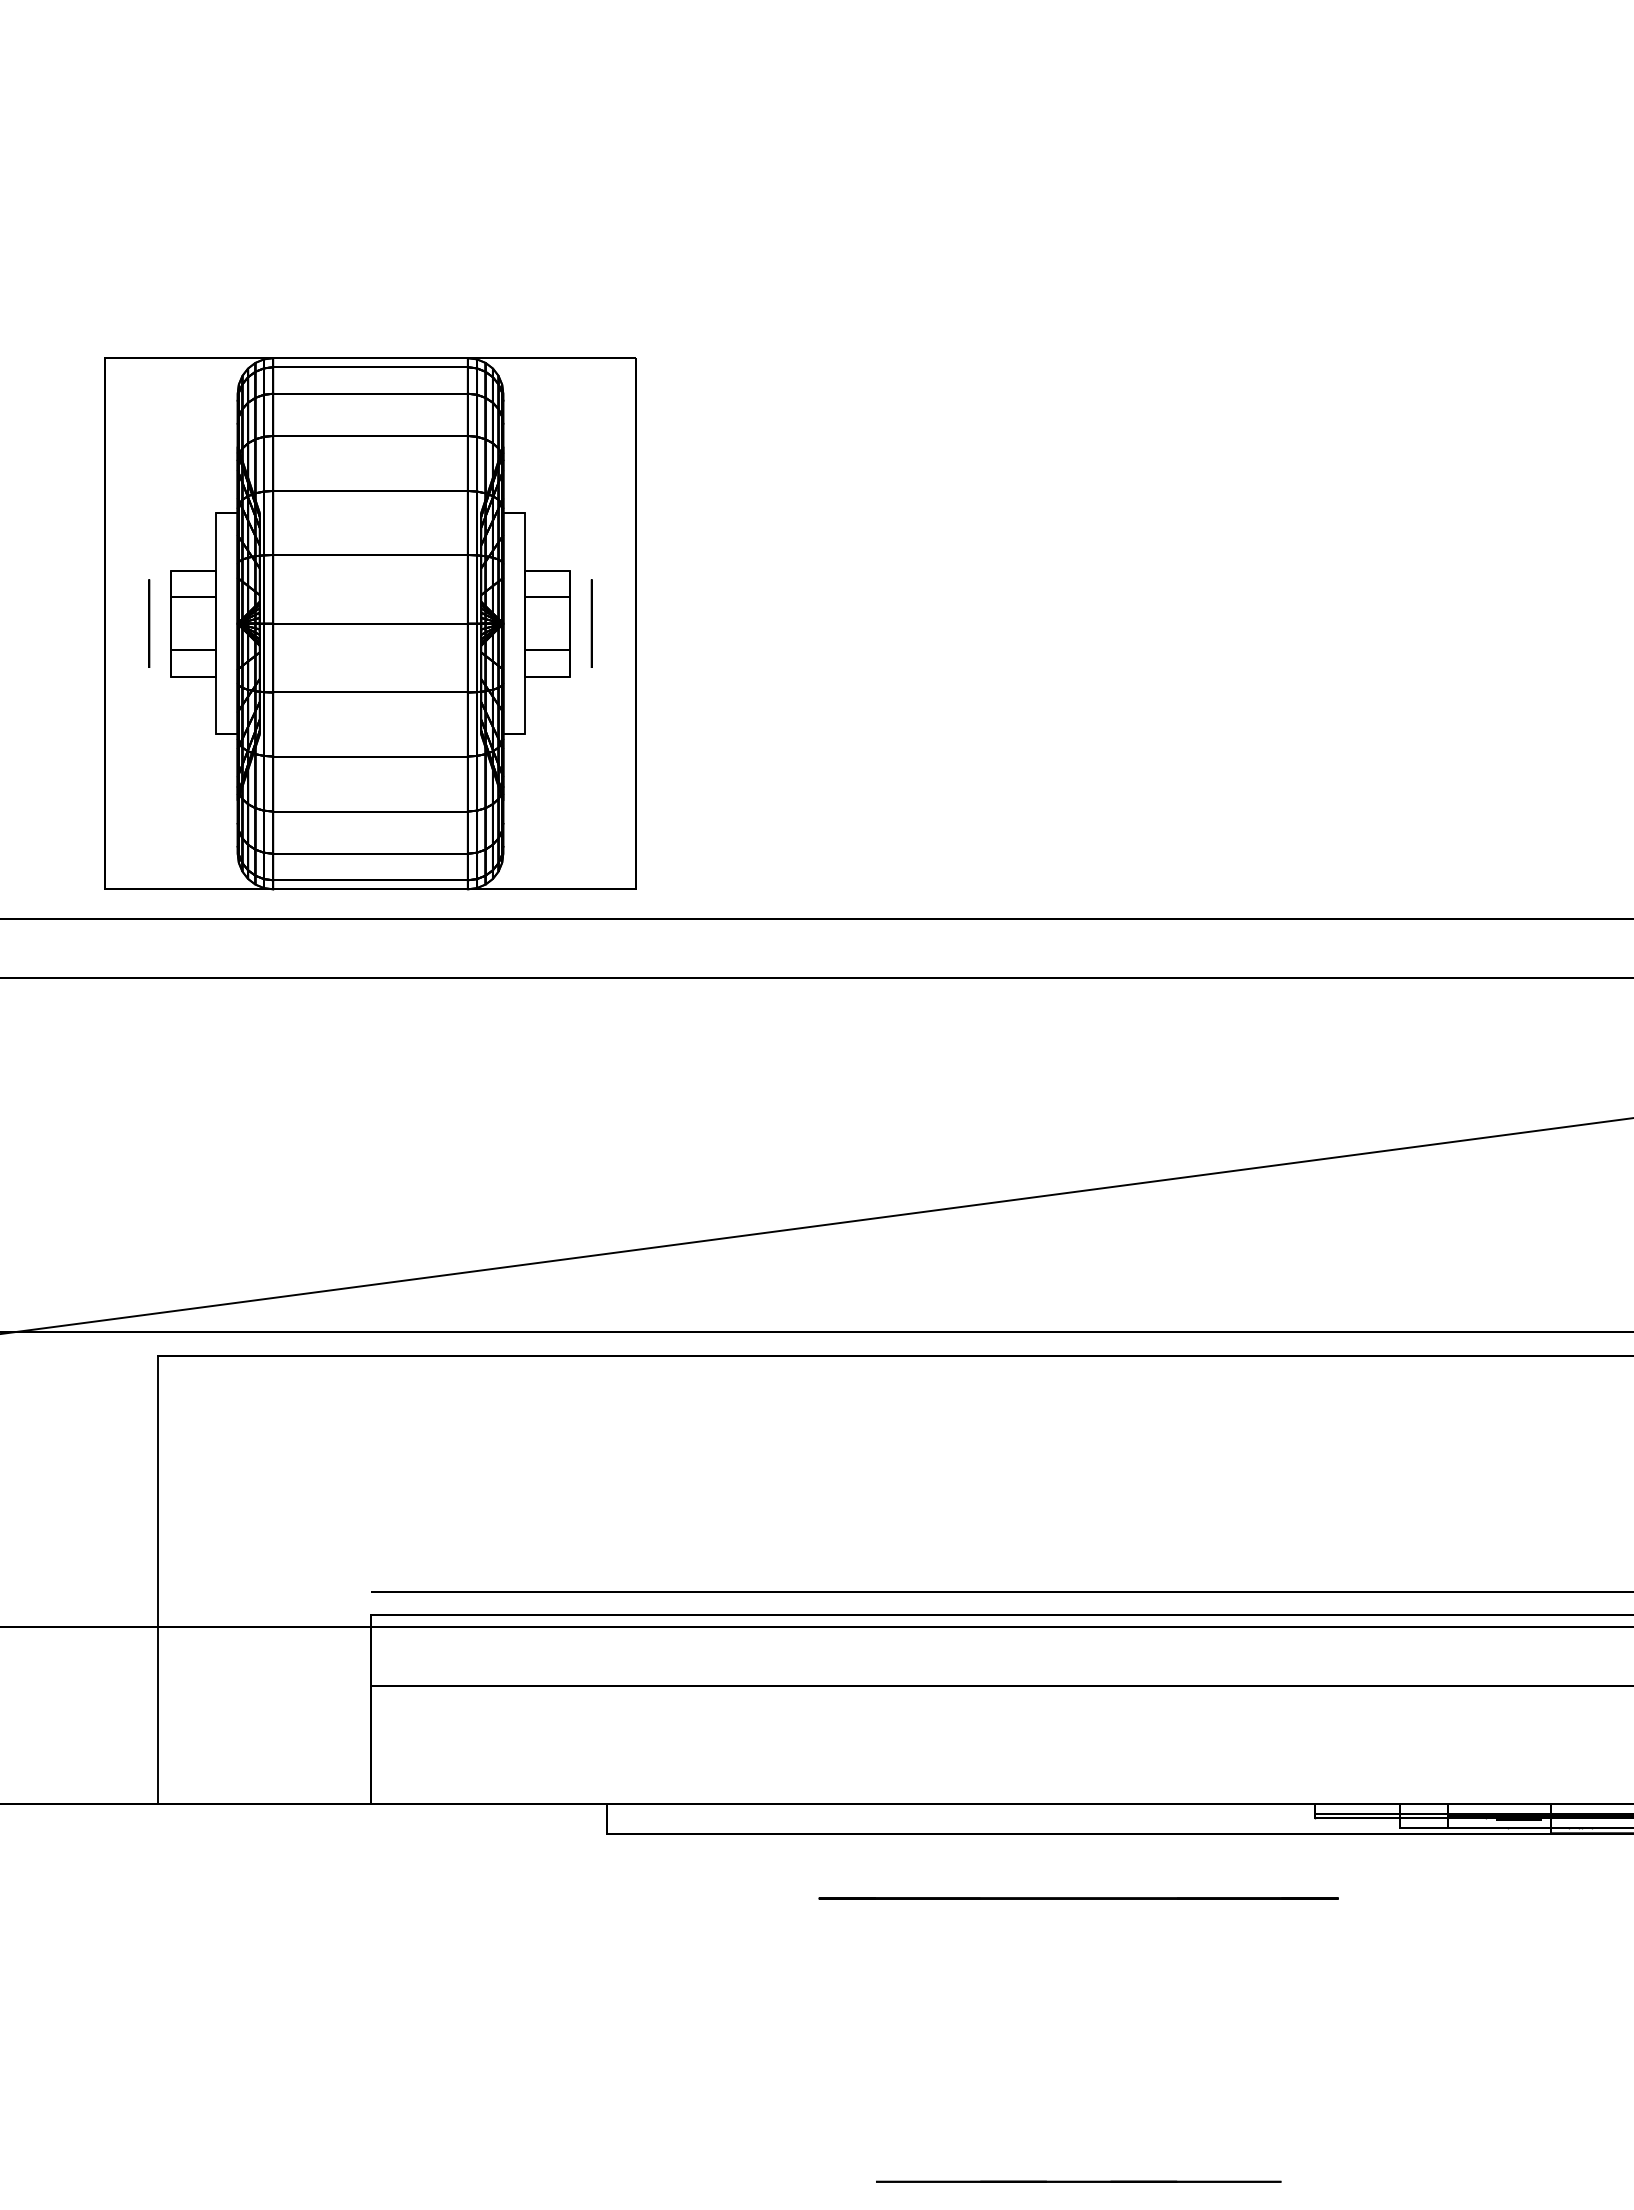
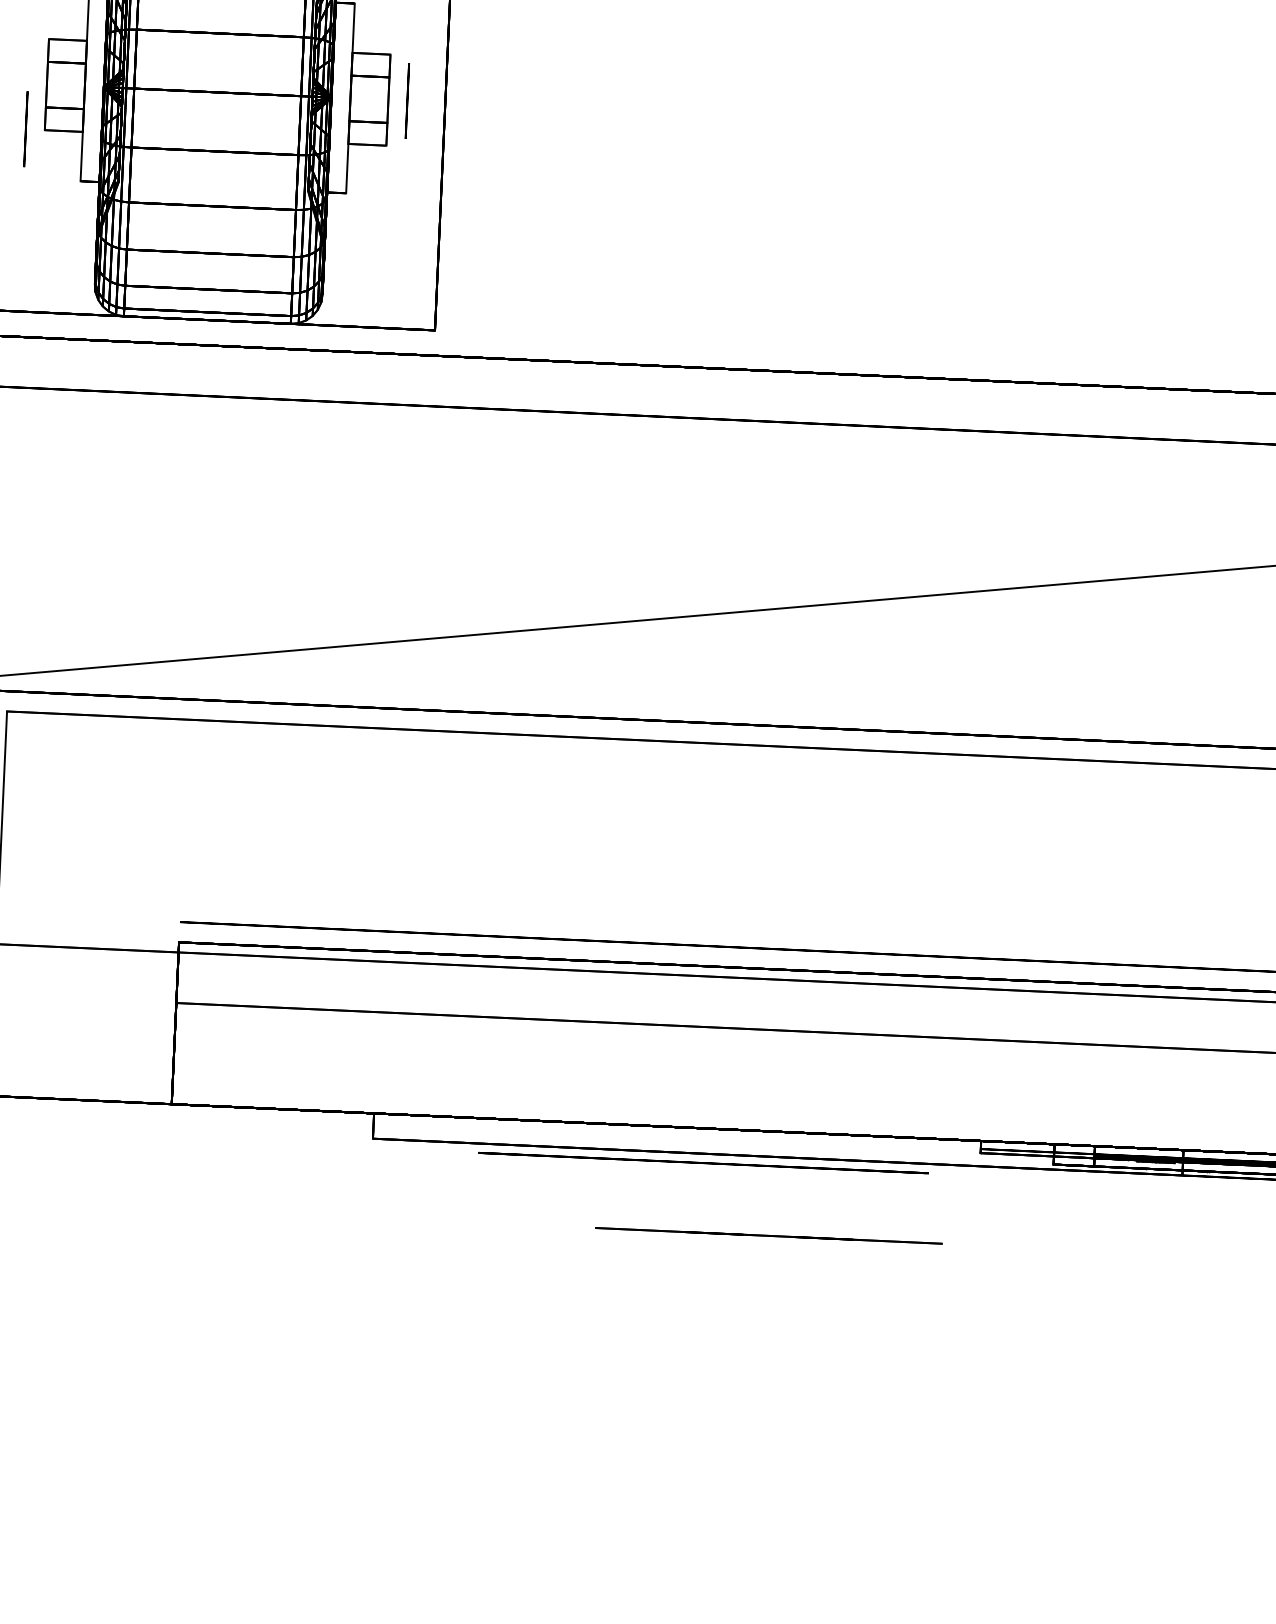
circle: (149, 623) -> (26, 129), moved
line: (1078, 1898) -> (703, 1163), moved
line: (1078, 2181) -> (768, 1235), moved

